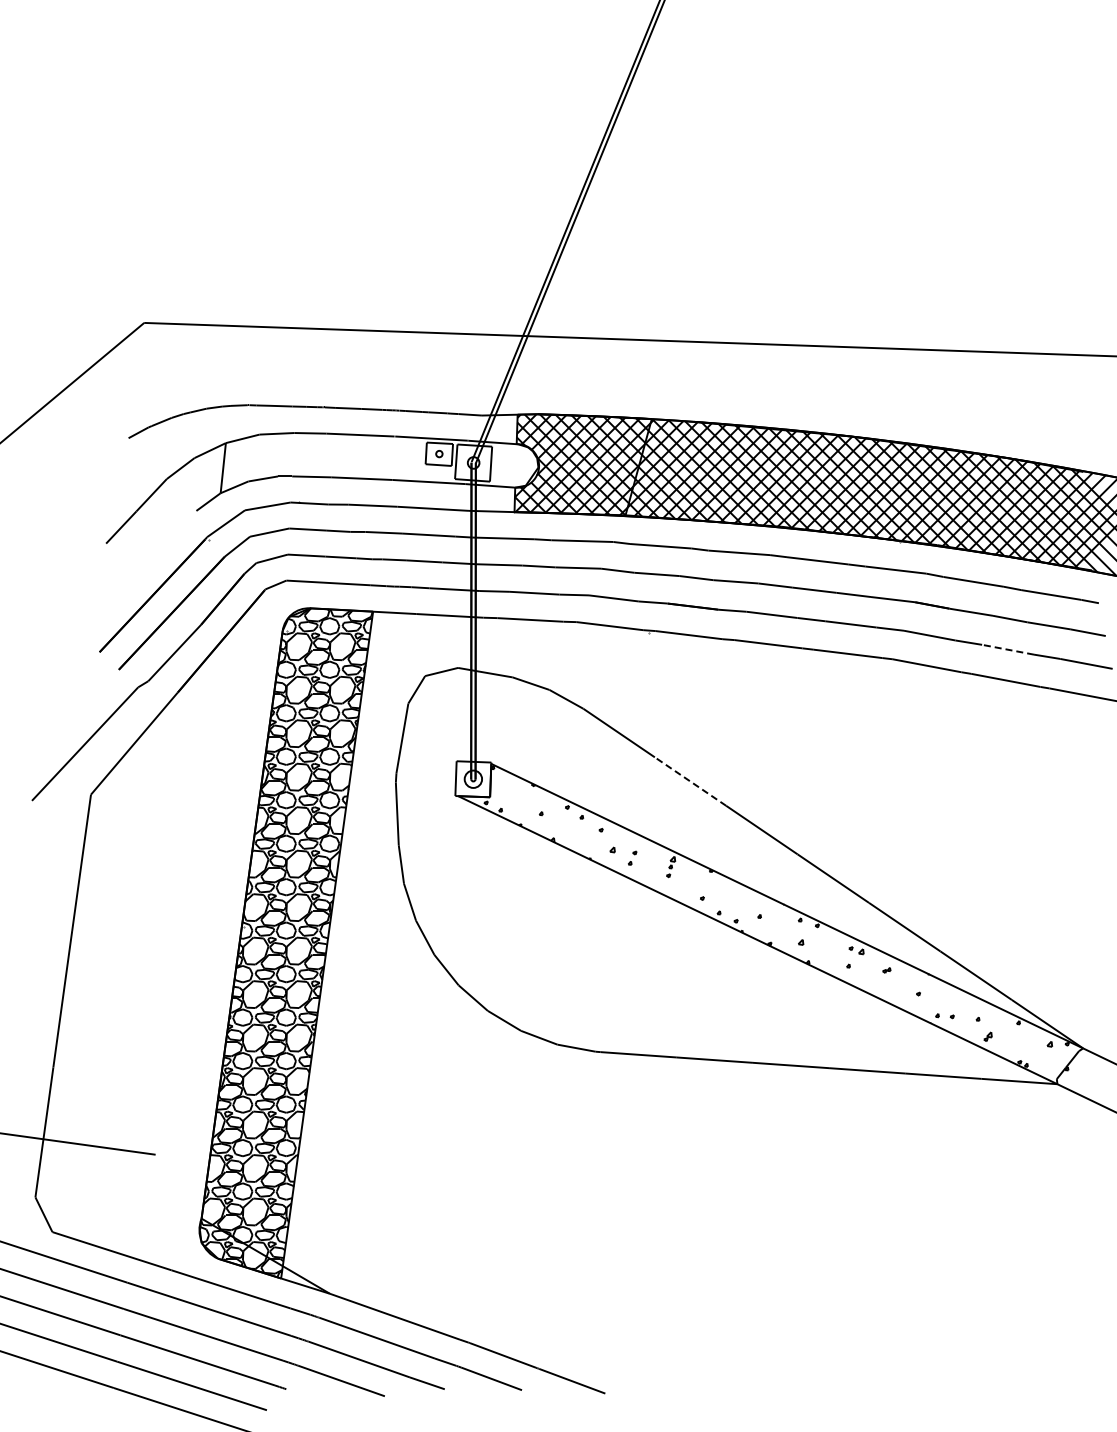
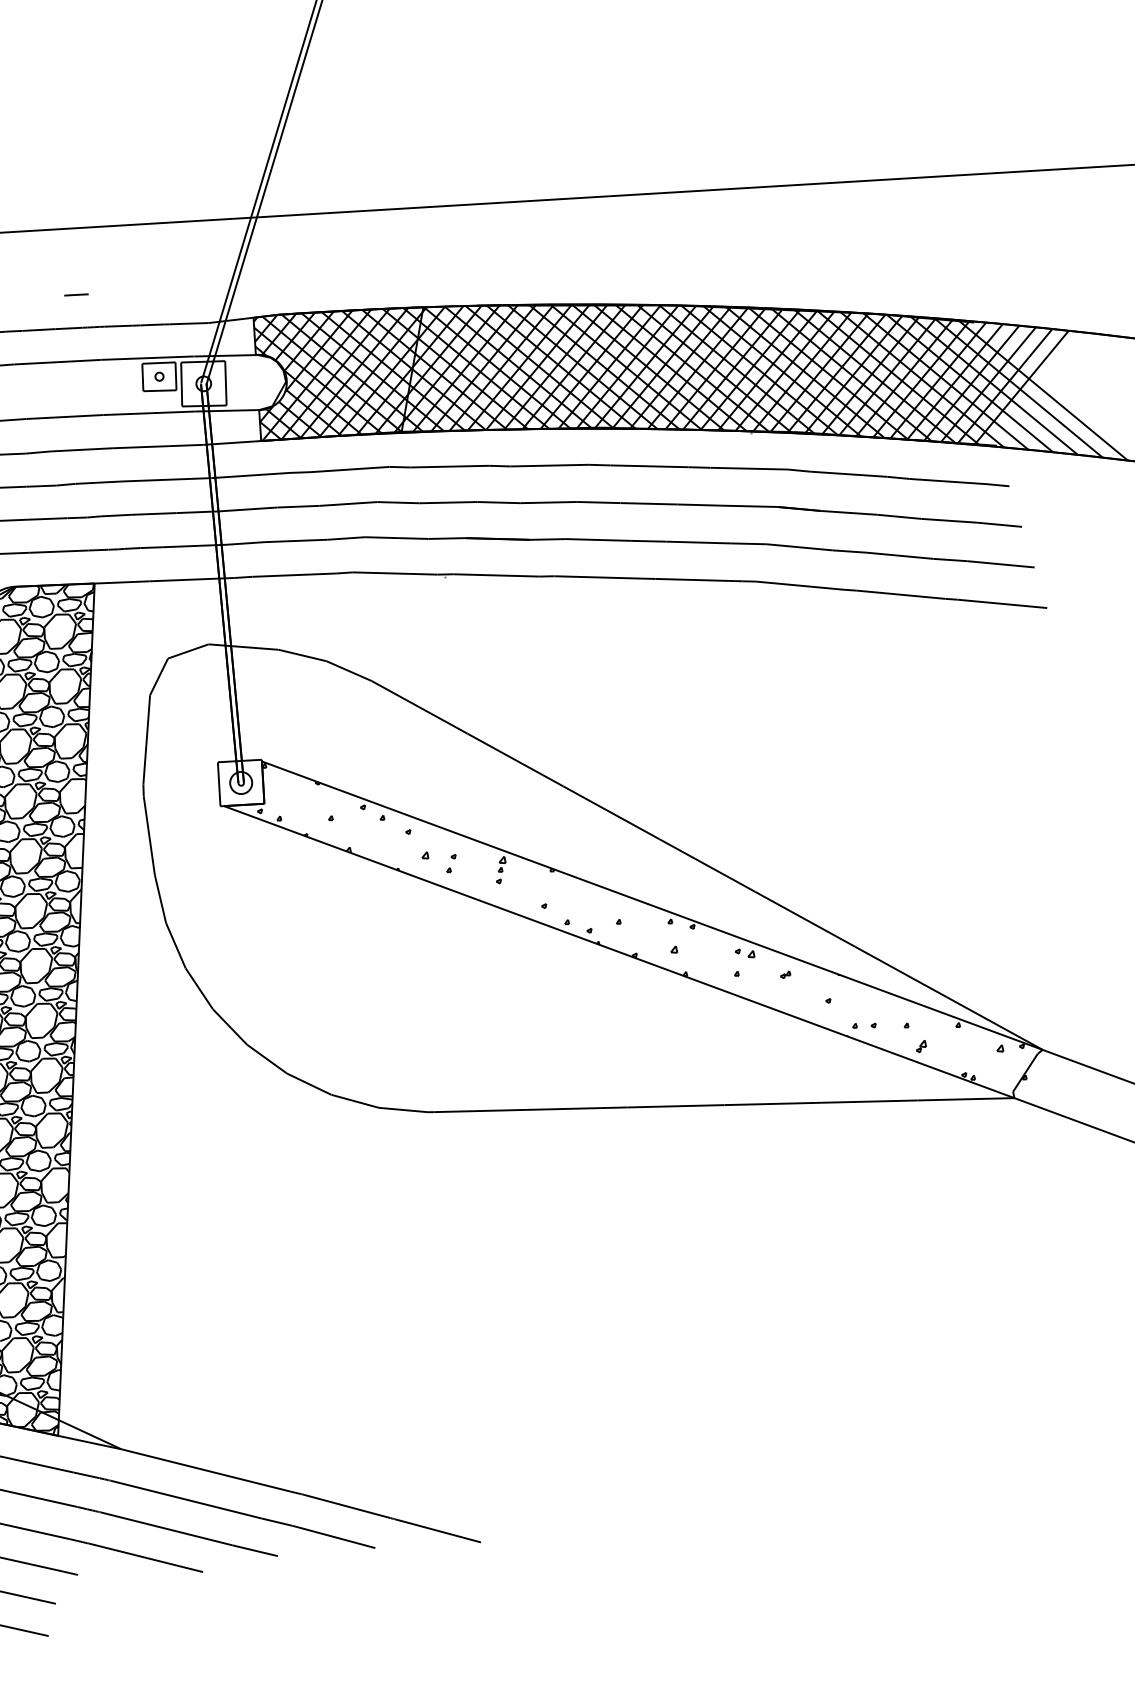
line: (379, 383) -> (75, 294), added
line: (1007, 649) -> (899, 555), dashed -> solid
line: (690, 781) -> (515, 759), dashed -> solid

